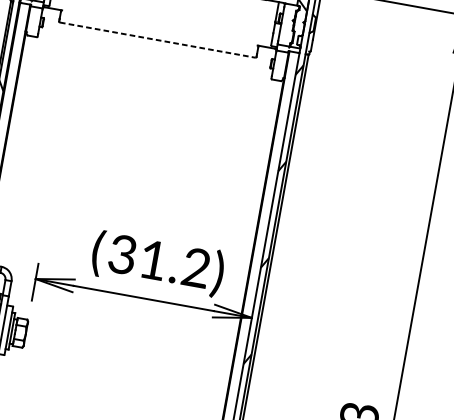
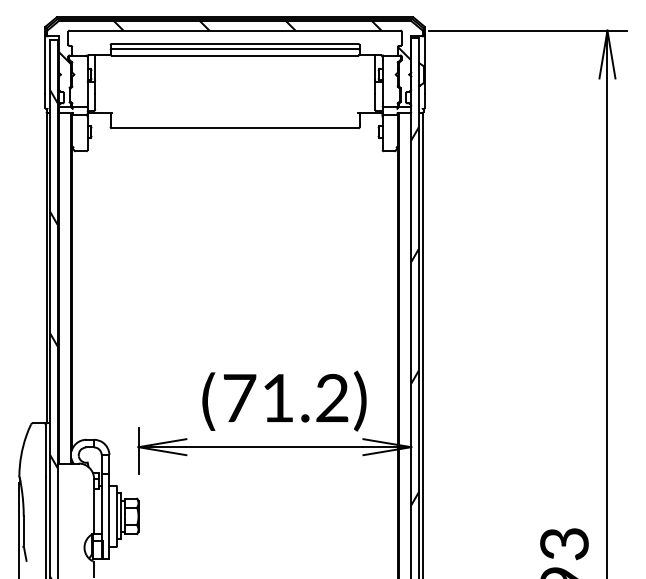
line: (158, 40) -> (235, 128), dashed -> solid
text: (122, 254) -> (239, 397), 31.2) -> 71.2)

